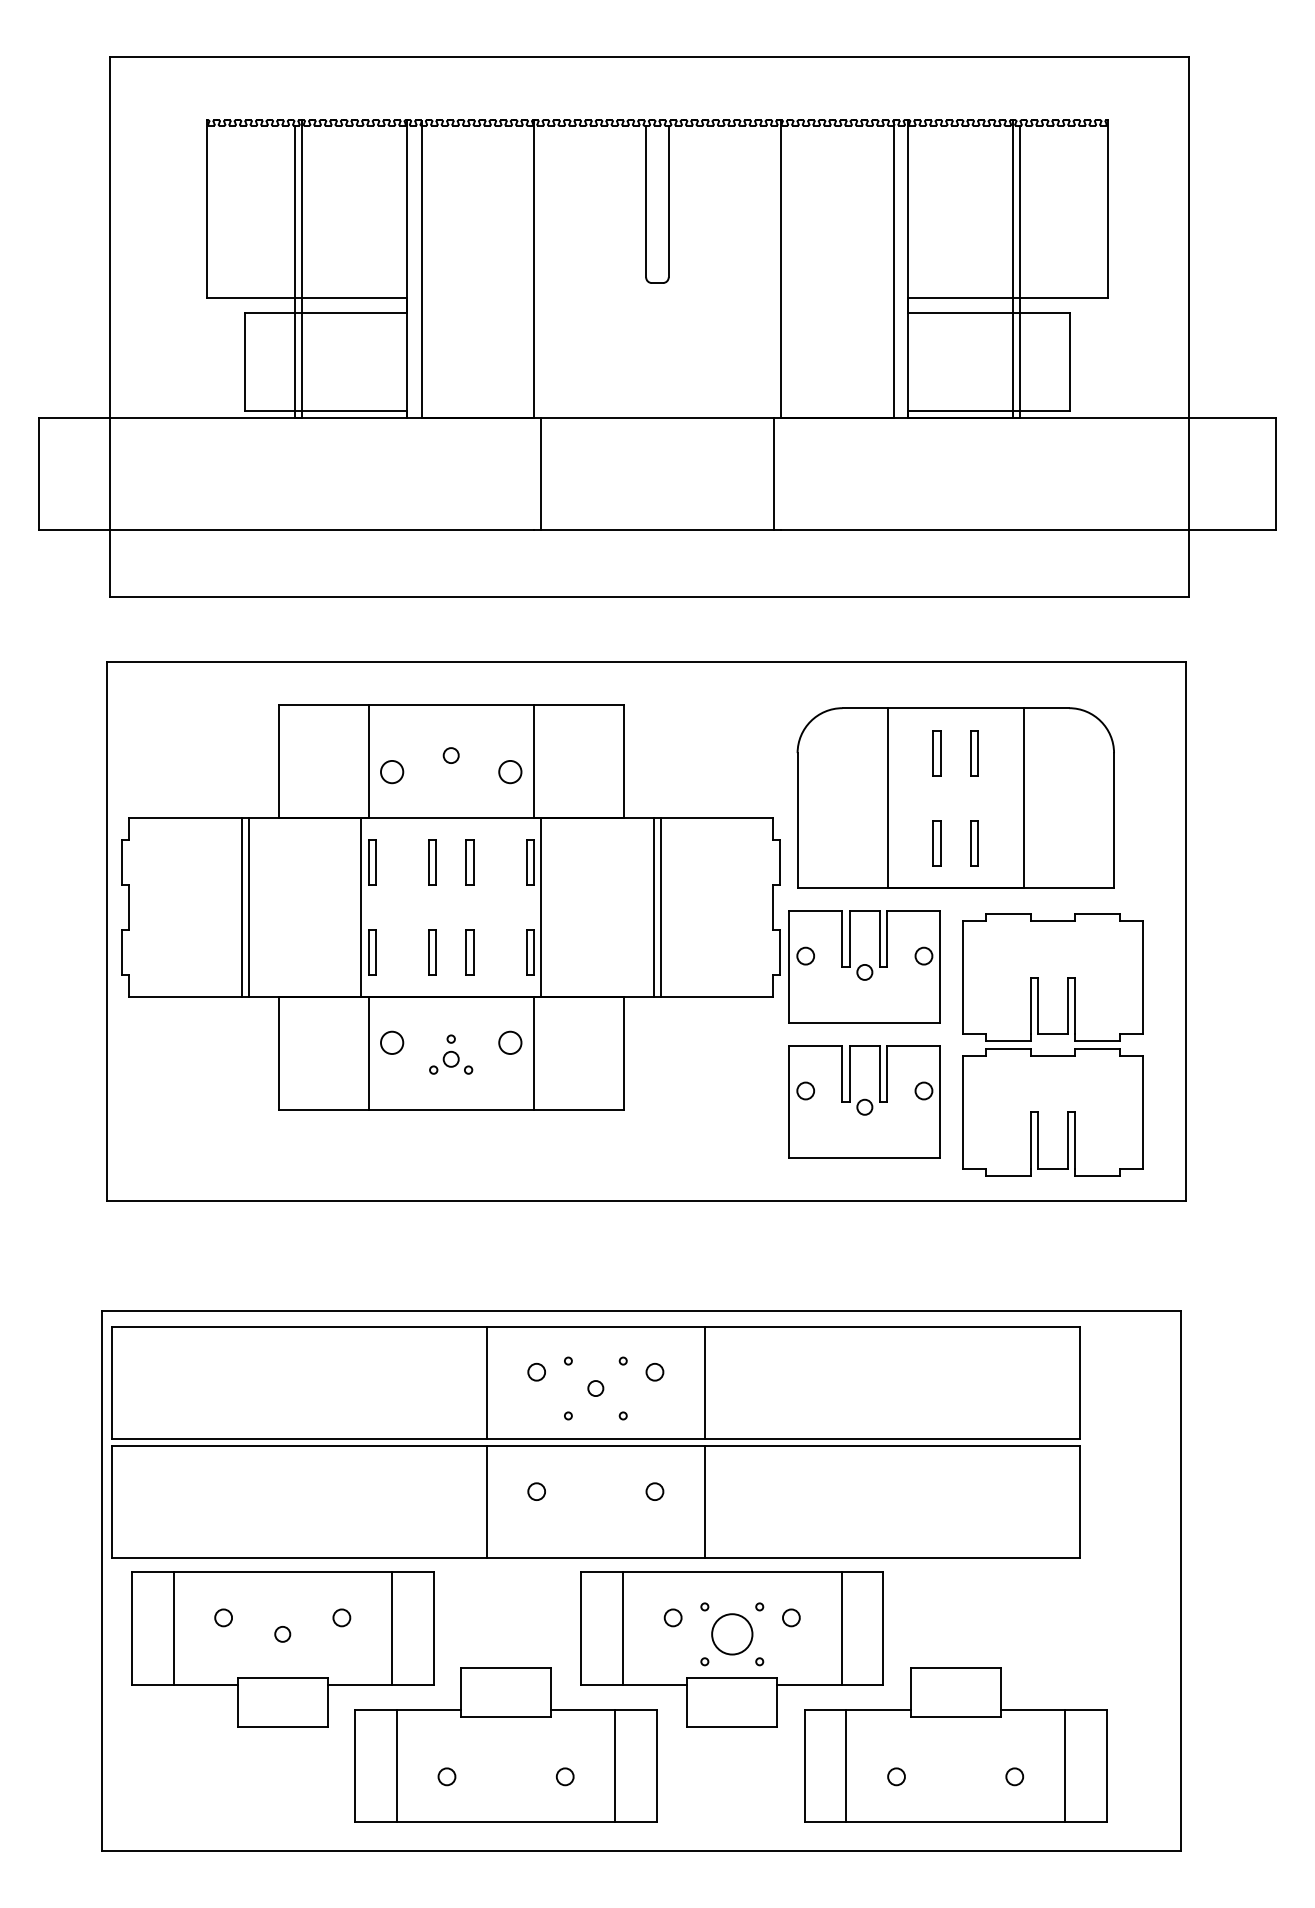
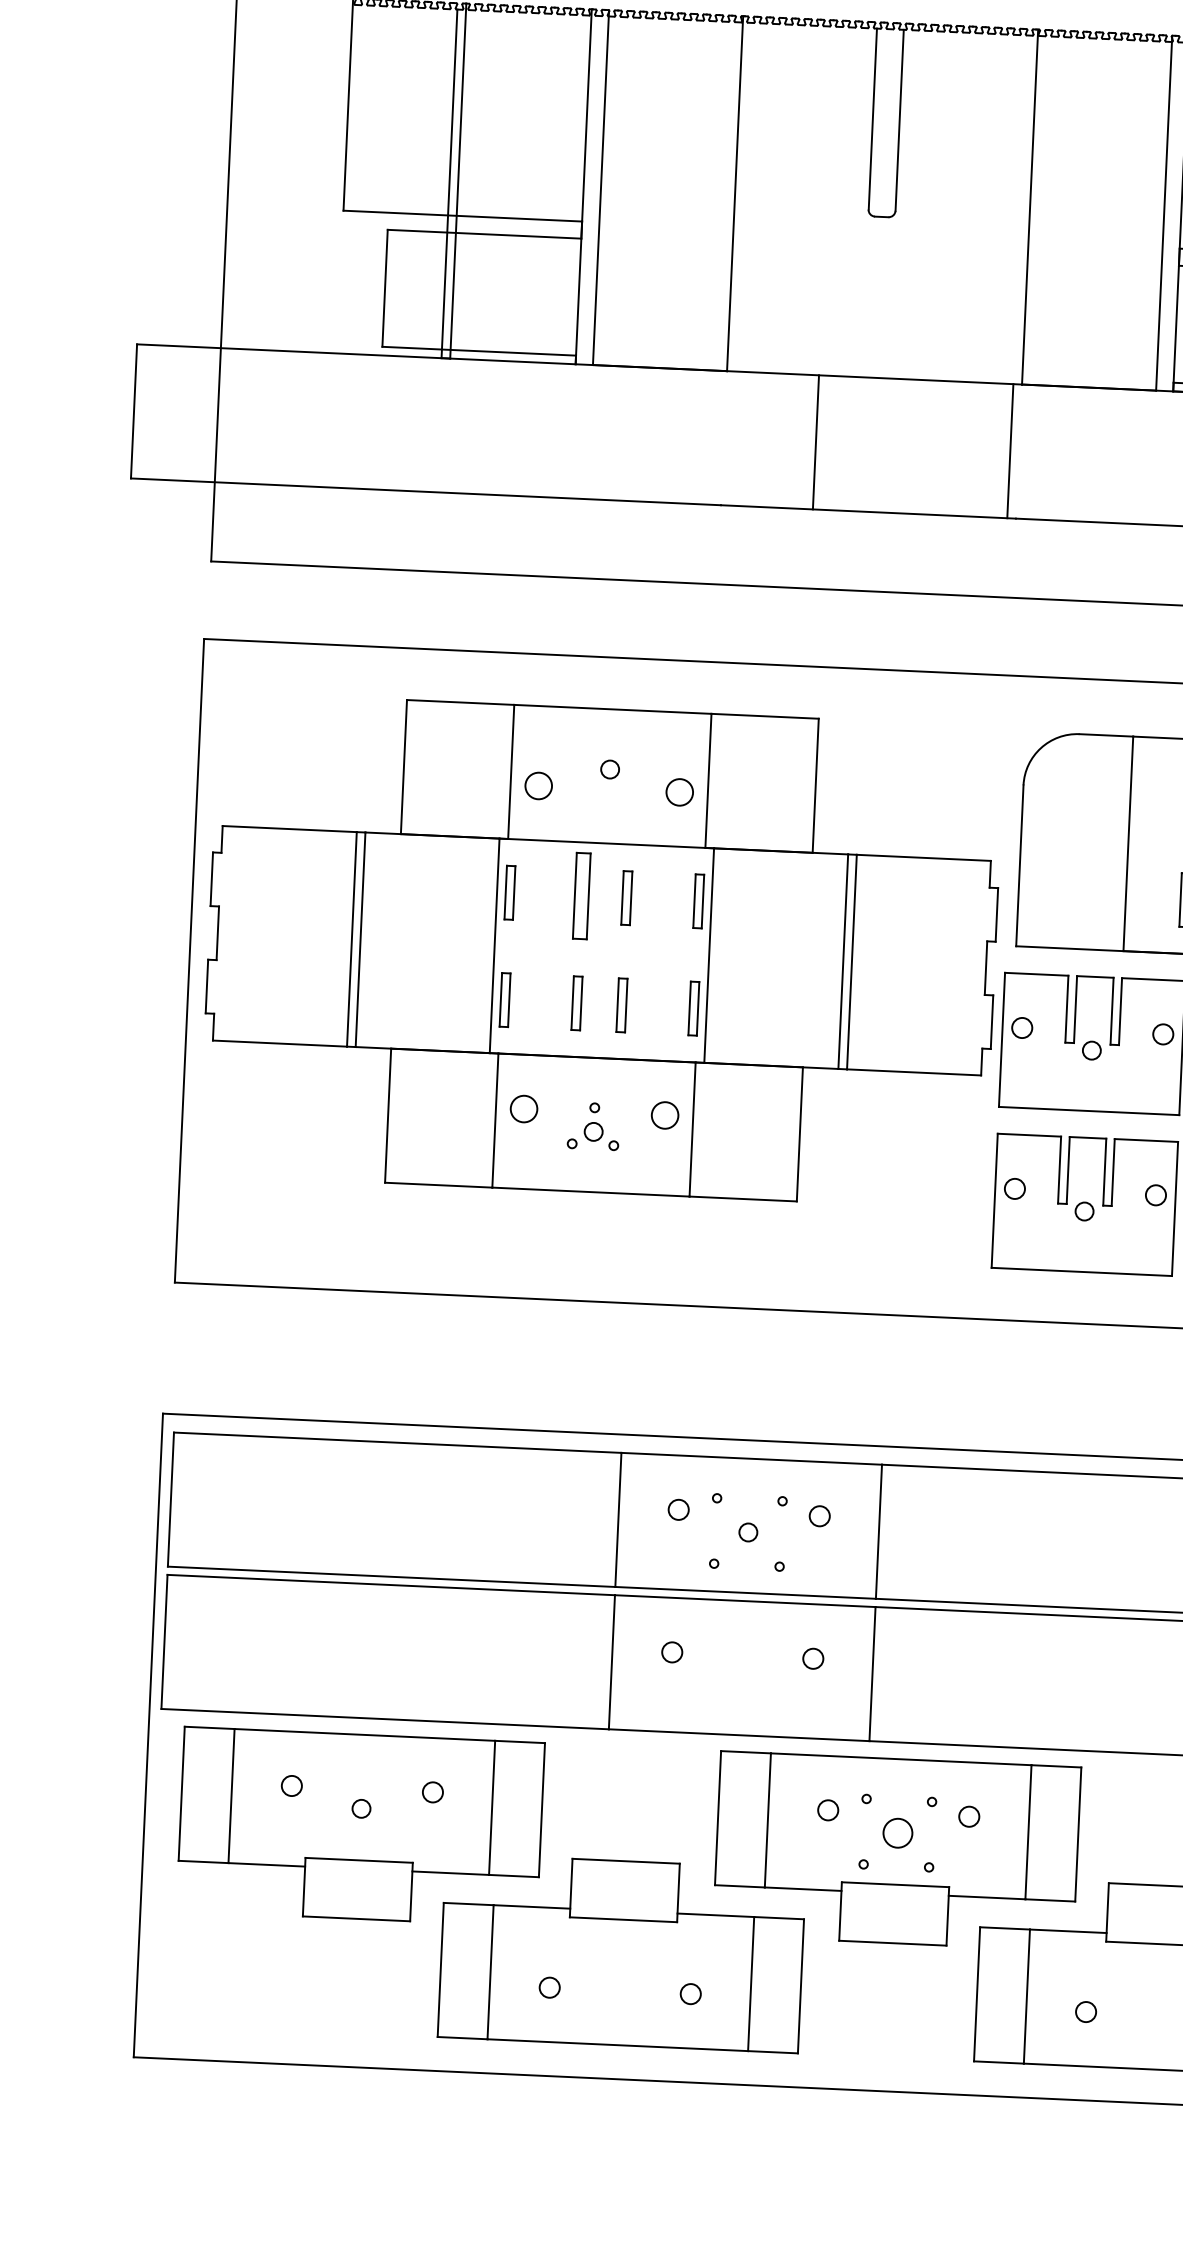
line: (540, 473) -> (815, 441), moved
part: (432, 862) -> (581, 896), size x1.6
circle: (732, 1634) -> (898, 1833), size x0.6

